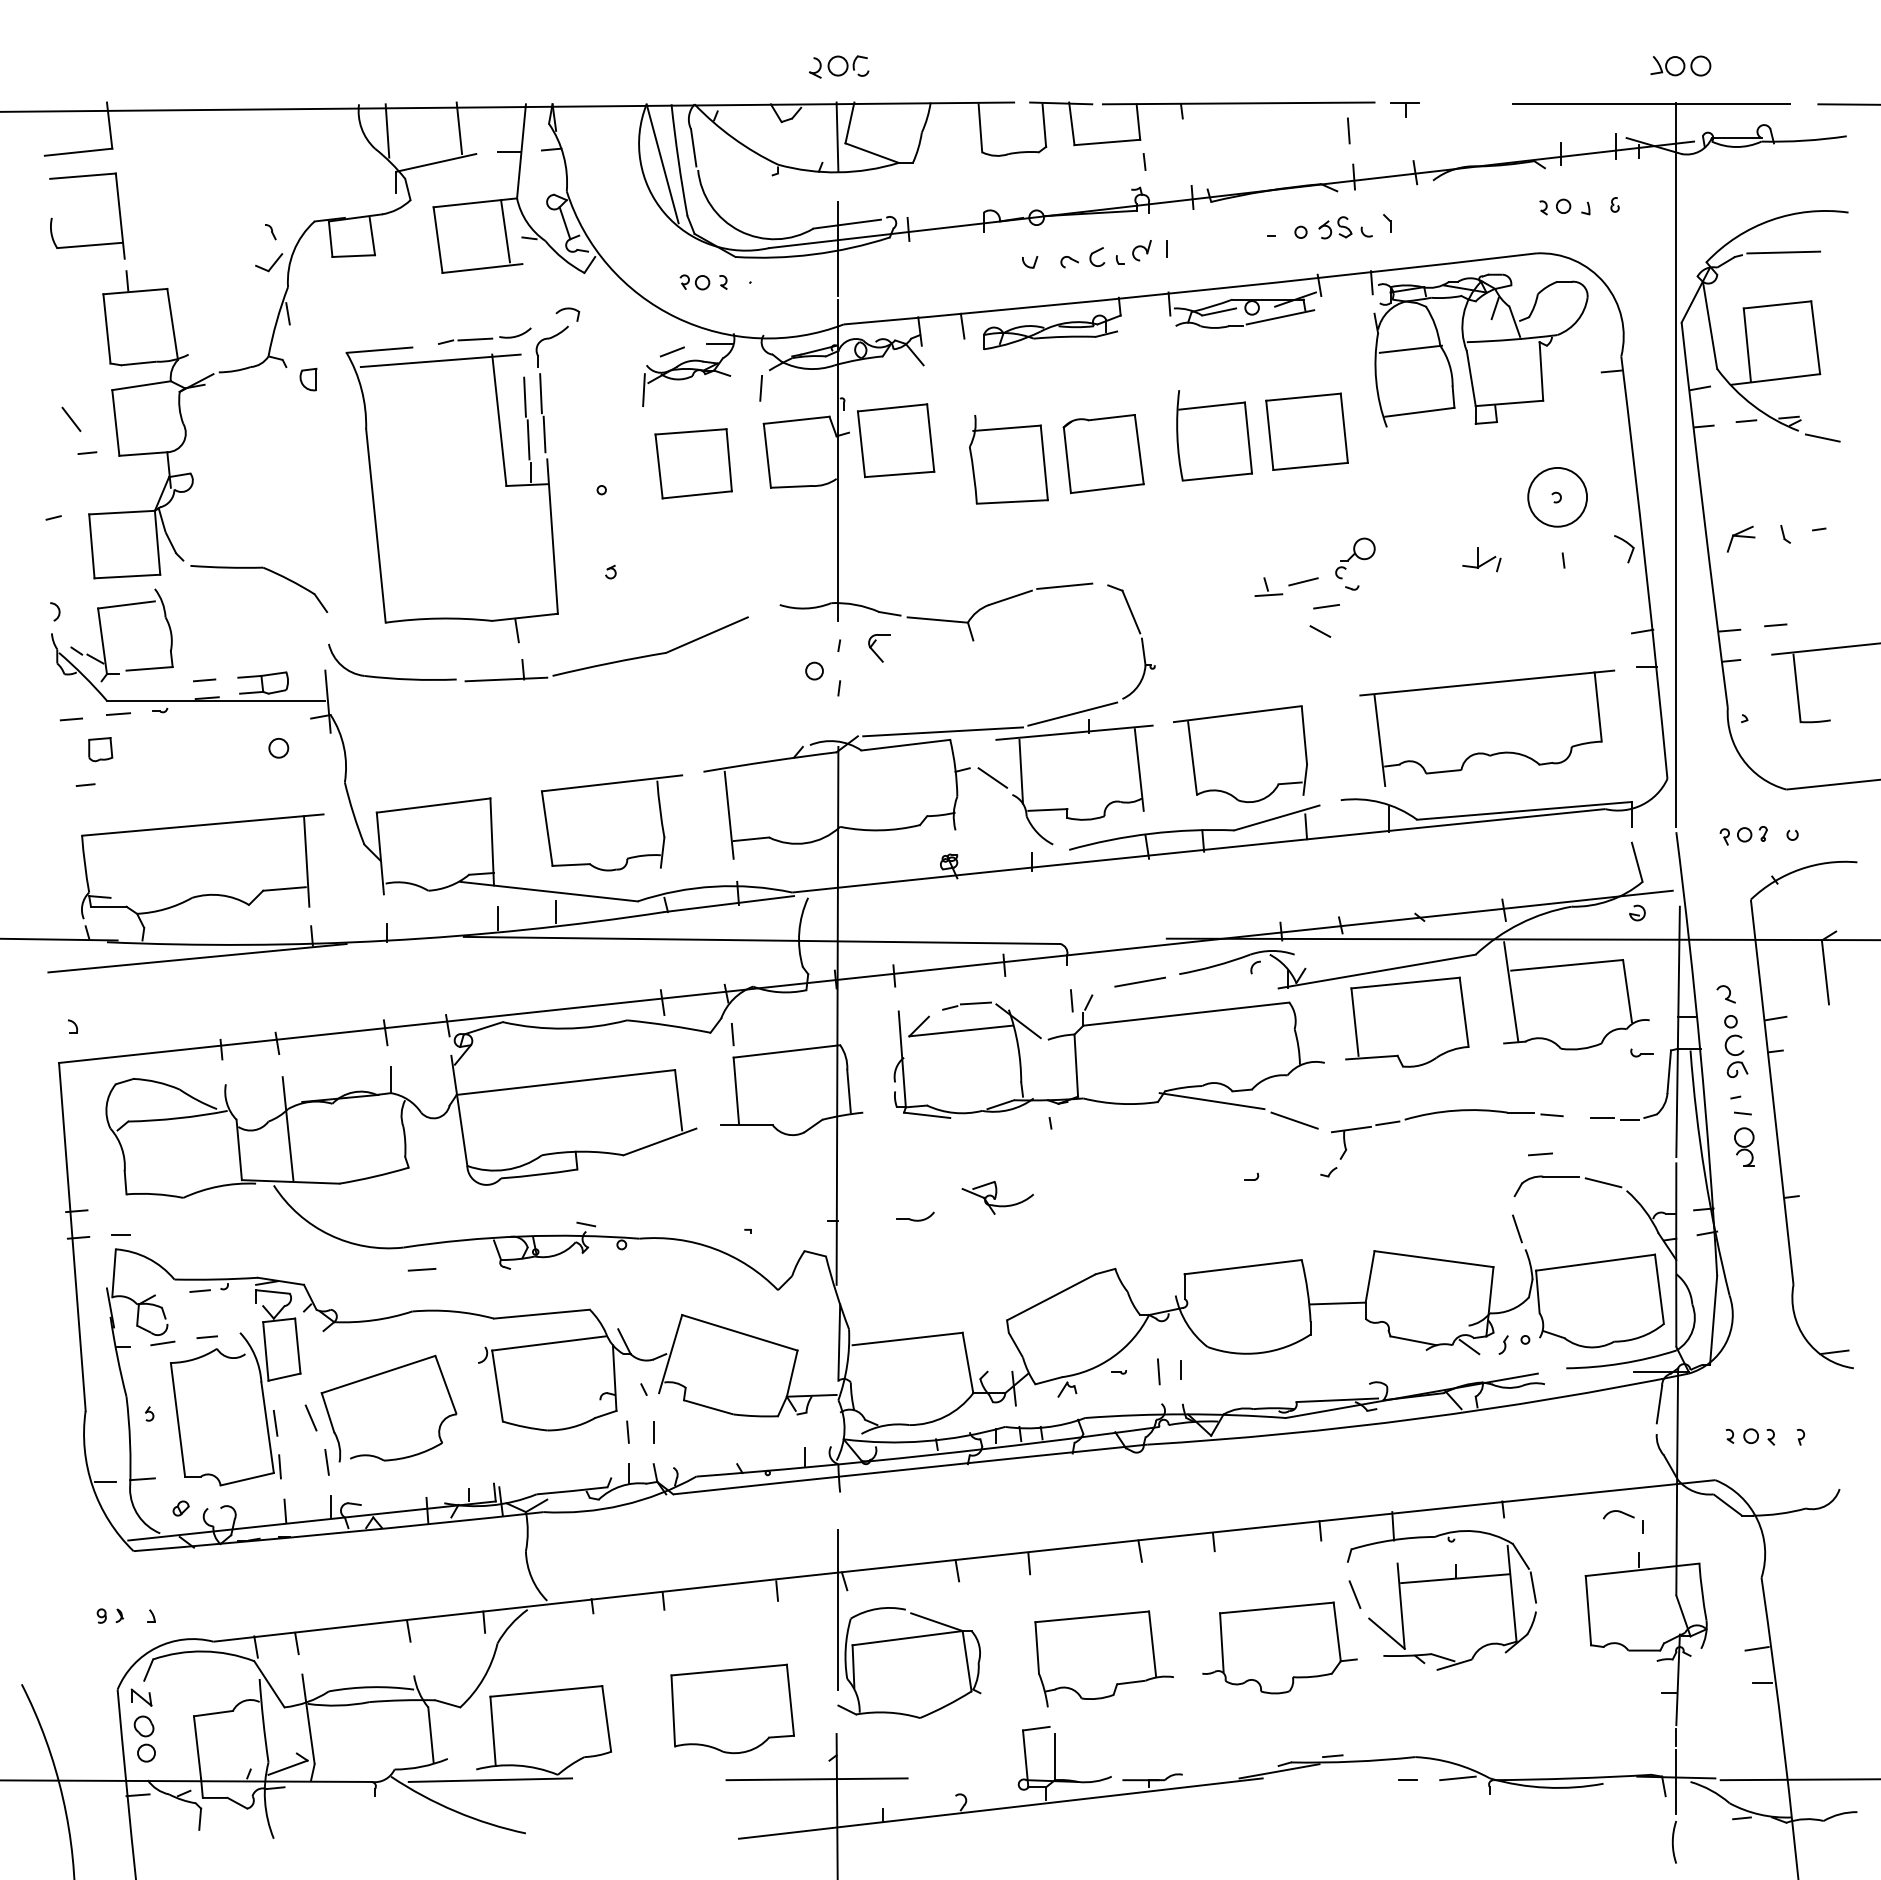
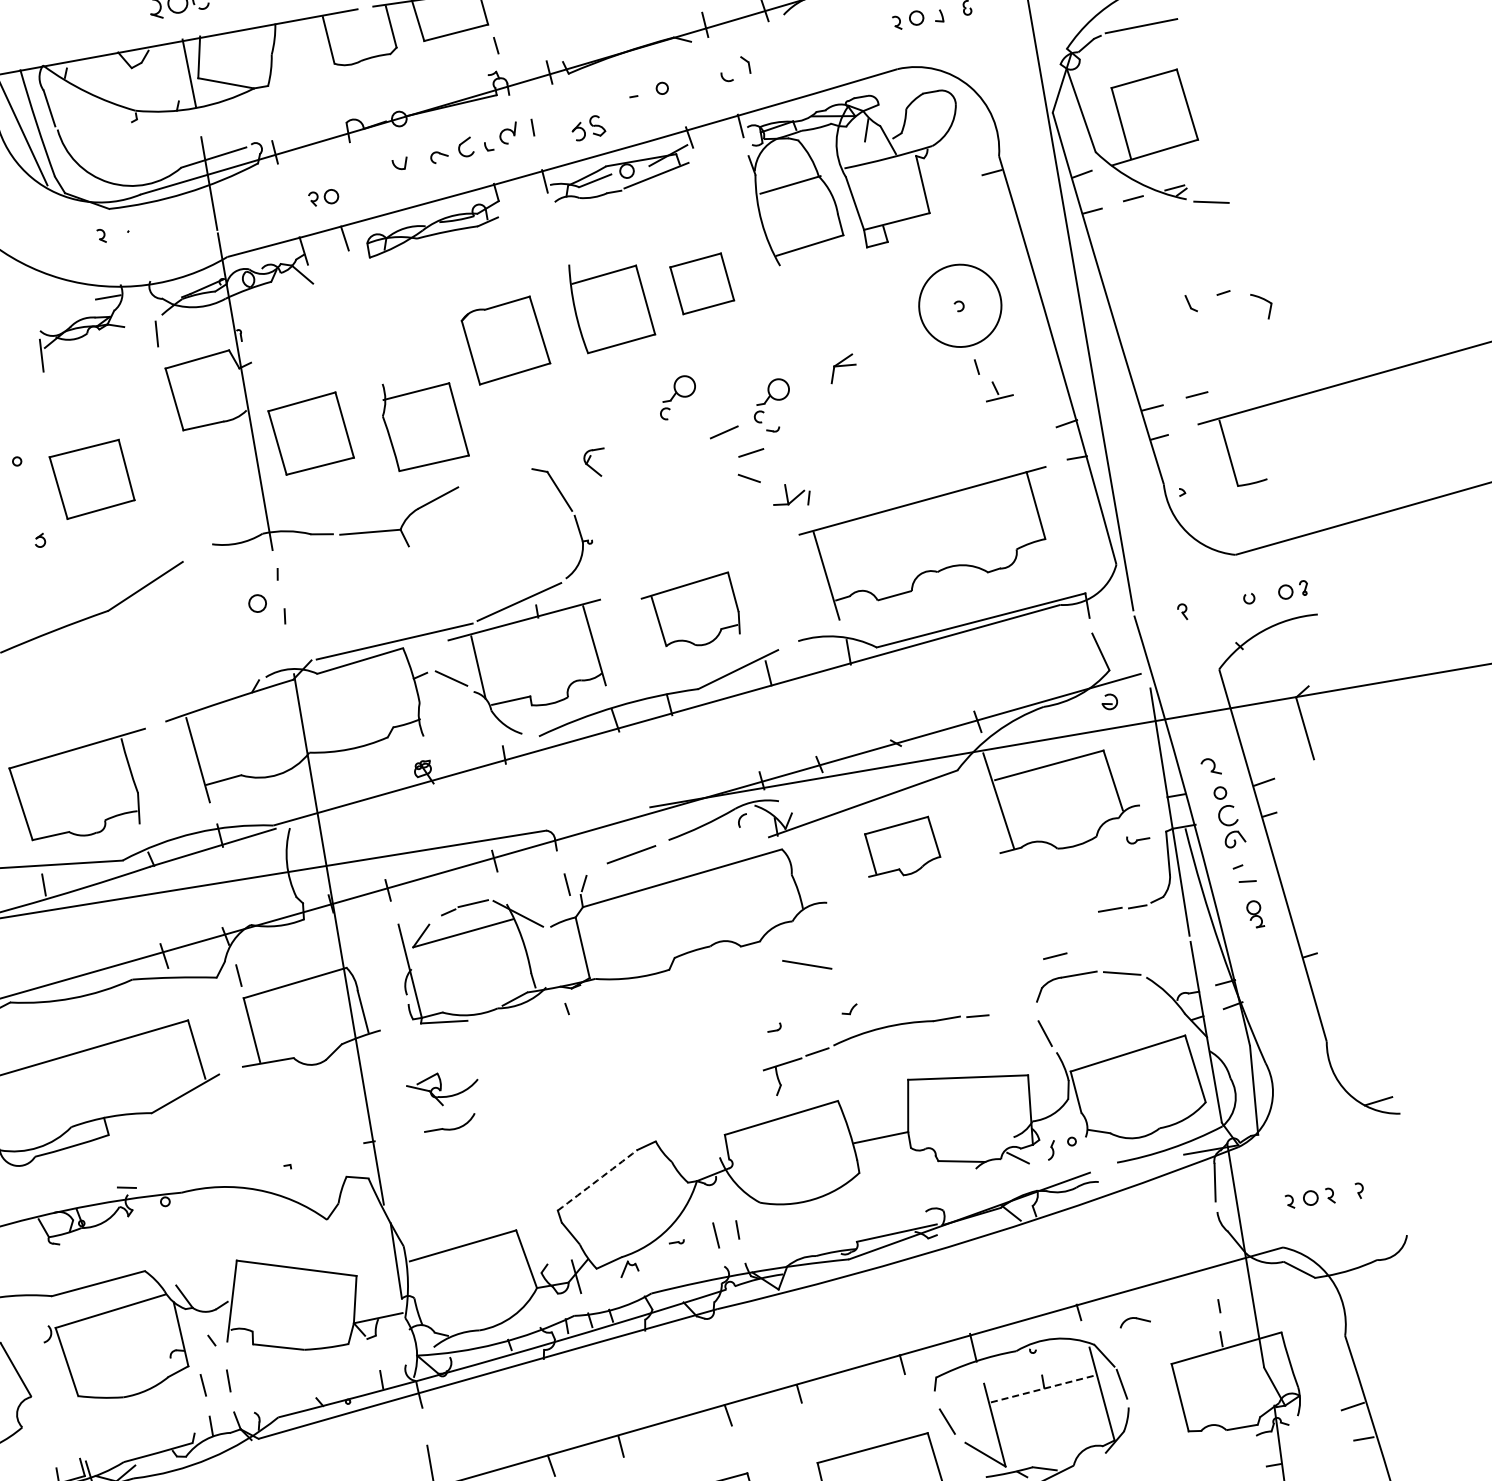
part: (1335, 227) -> (588, 127), moved
part: (694, 282) -> (323, 197), moved
line: (671, 351) -> (62, 312), removed
part: (1306, 431) -> (701, 283), size x0.7
part: (896, 440) -> (311, 433), moved
part: (1008, 459) -> (423, 422), moved
part: (693, 463) -> (92, 479), moved
circle: (1557, 496) -> (960, 305), size x1.4
part: (1740, 538) -> (842, 368), moved
part: (1263, 539) -> (677, 397), added
part: (1624, 549) -> (1262, 306), moved
part: (1481, 559) -> (791, 495), moved
line: (1064, 585) -> (489, 476), removed
part: (1268, 586) -> (998, 389), moved
part: (879, 648) -> (595, 463), moved
part: (1240, 753) -> (691, 612), size x0.7
part: (1752, 834) -> (1293, 590), moved
part: (1407, 1021) -> (901, 847), size x0.6
line: (1211, 1101) -> (722, 960), removed
part: (1447, 1112) -> (874, 1031), moved
part: (1744, 1146) -> (1254, 913), size x0.7
part: (997, 1197) -> (442, 1088), moved
part: (915, 1216) -> (449, 1123), size x1.4
arc: (1051, 1297) -> (597, 1180), solid -> dashed
part: (1618, 1514) -> (1134, 1321), moved
line: (1455, 1578) -> (1043, 1388), solid -> dashed

